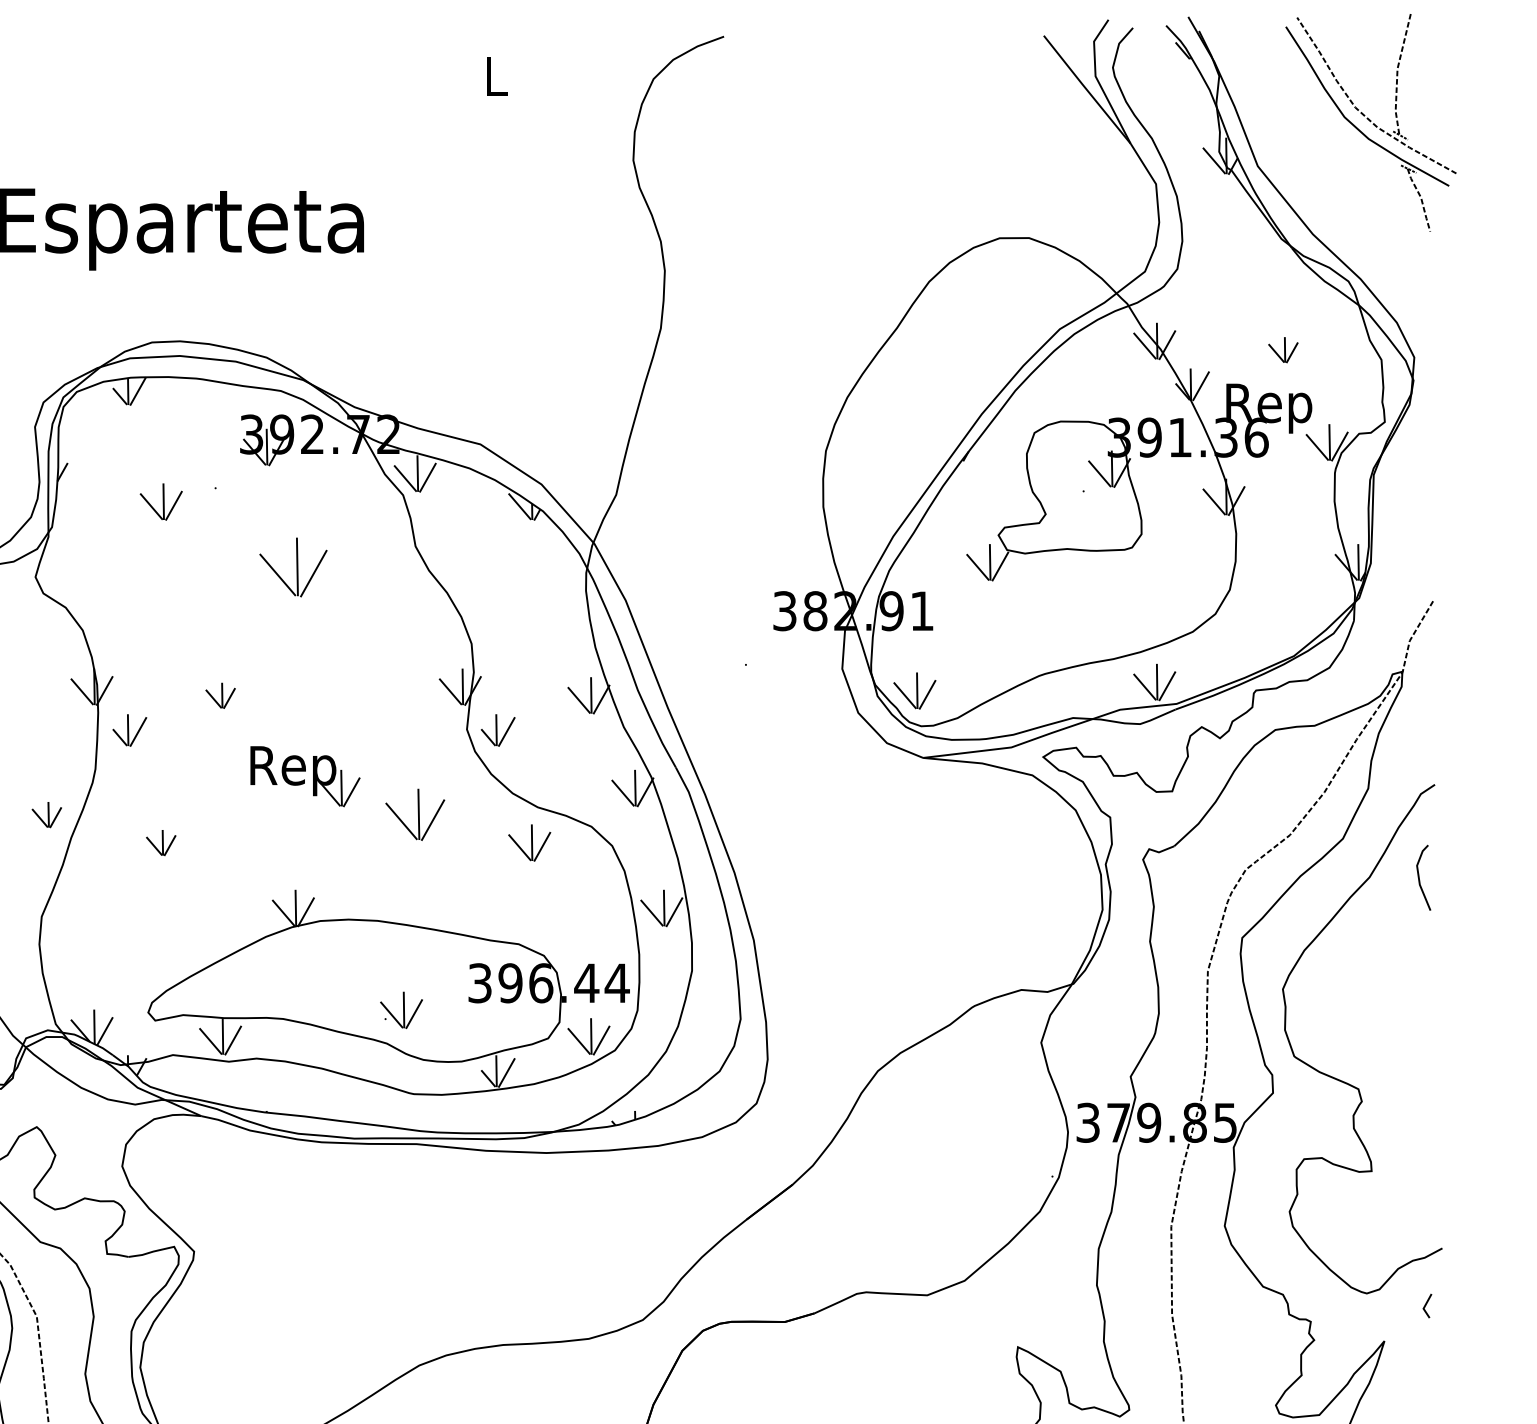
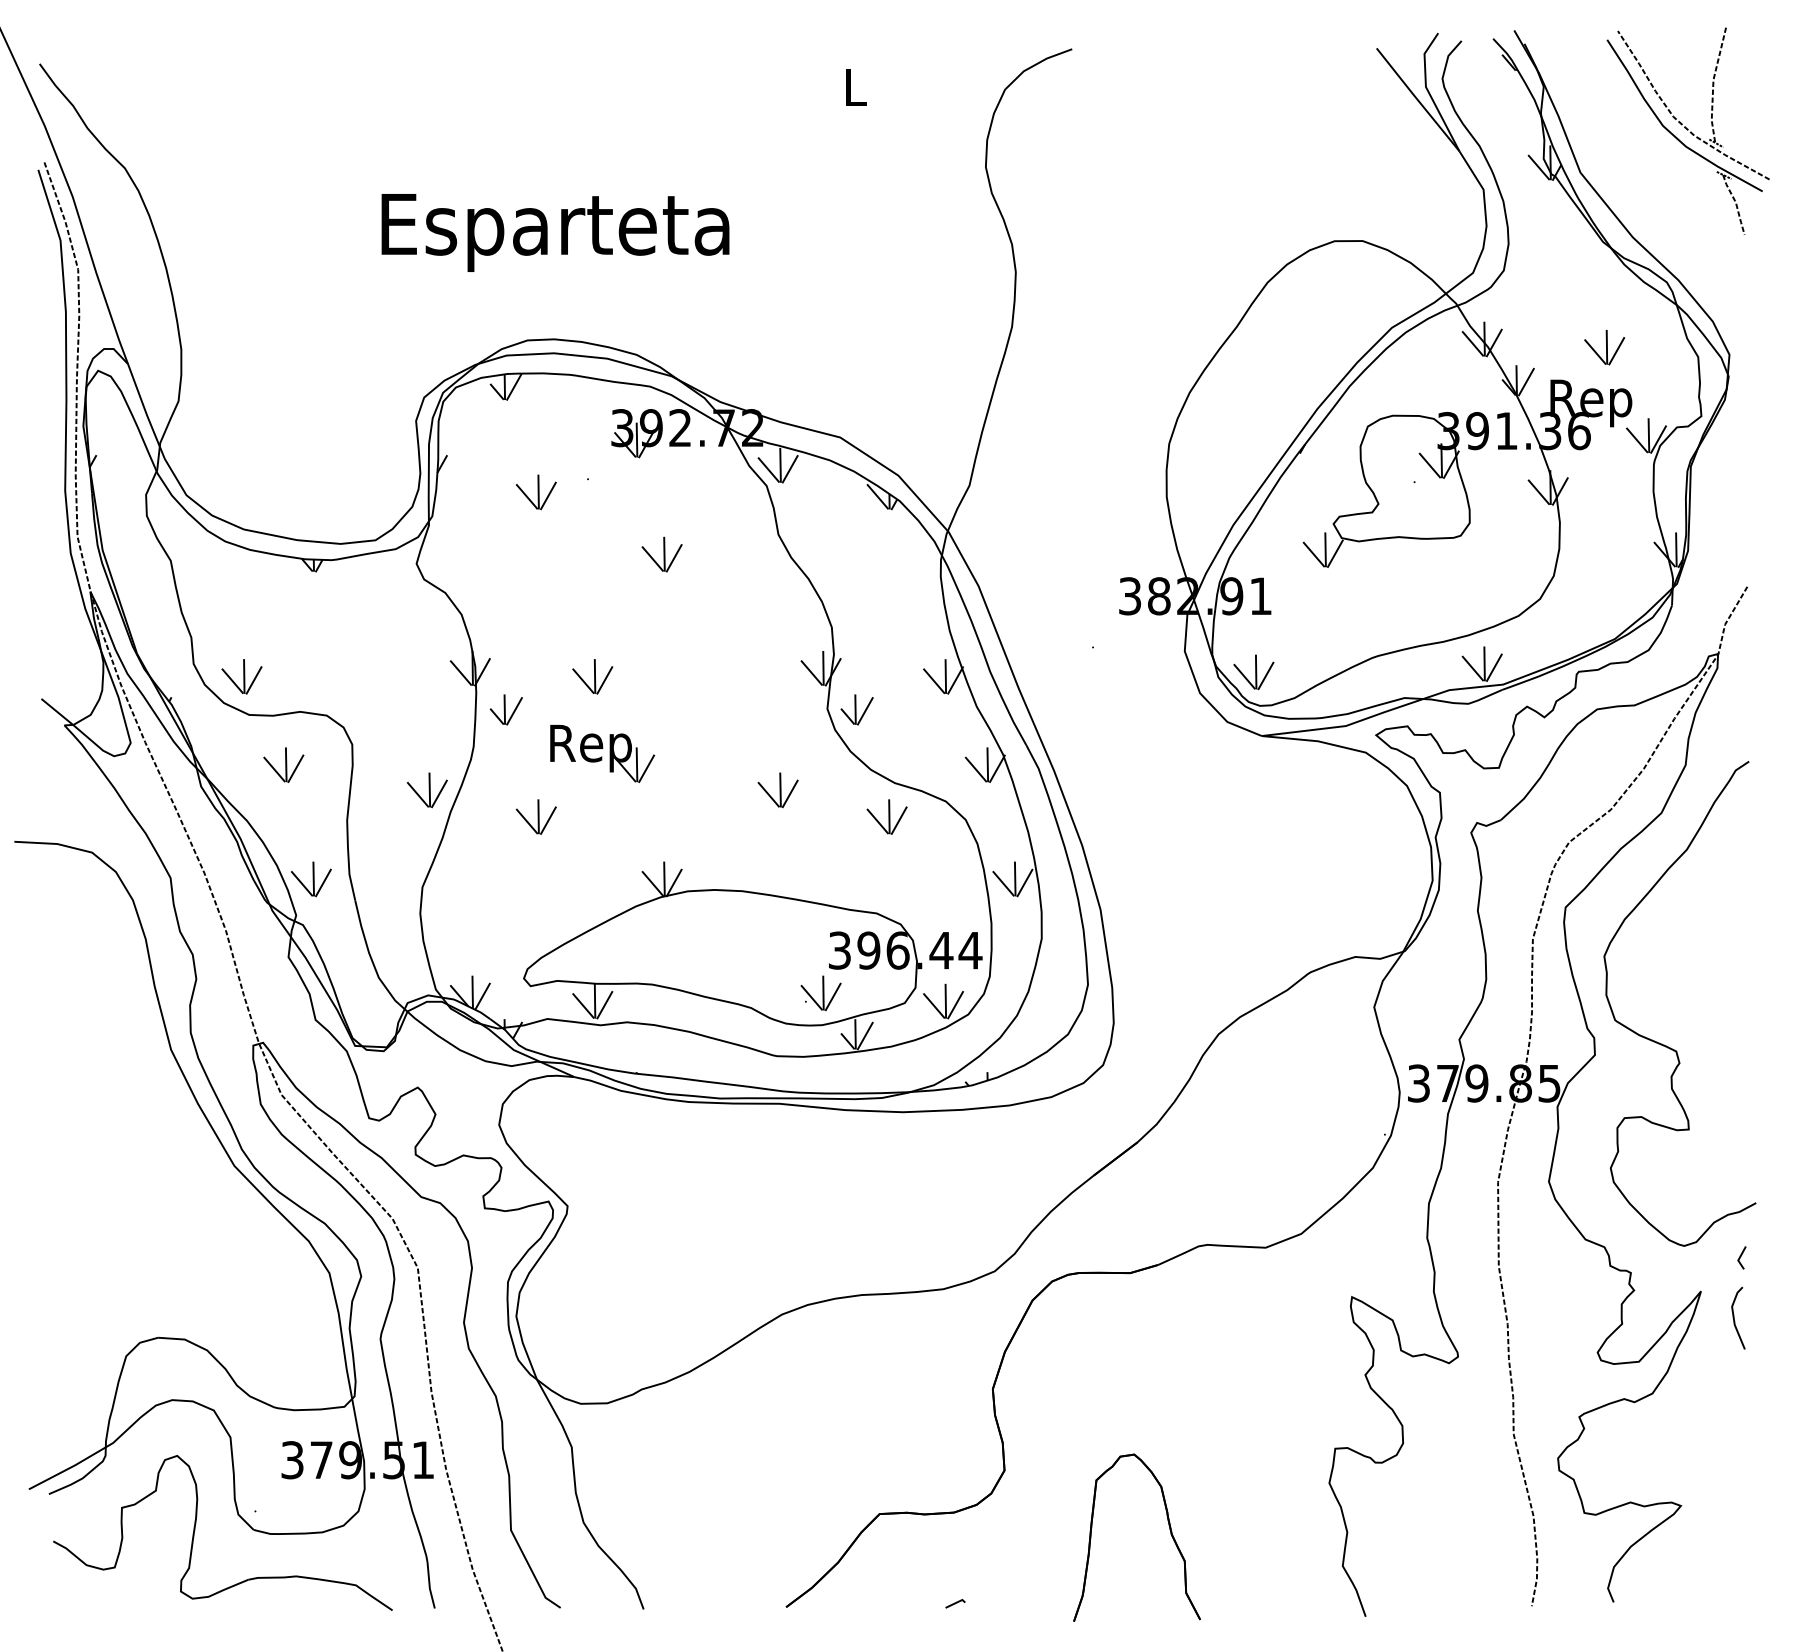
part: (1283, 349) -> (1604, 347), size x1.43
part: (292, 567) -> (661, 554), size x0.62
part: (220, 695) -> (592, 676), size x1.43
part: (305, 776) -> (602, 753), moved
part: (46, 815) -> (427, 790), size x1.43
part: (414, 815) -> (777, 790), size x0.71
part: (160, 842) -> (535, 816), size x1.43
line: (1419, 877) -> (1734, 1317), moved
part: (400, 1010) -> (820, 993), moved

